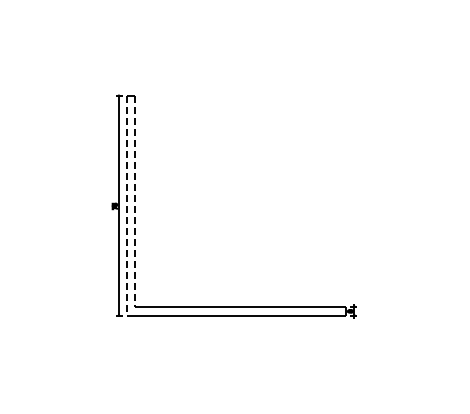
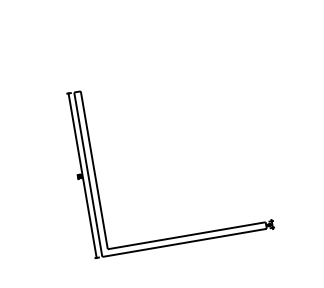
line: (135, 201) -> (94, 170), dashed -> solid
line: (126, 205) -> (88, 174), dashed -> solid

